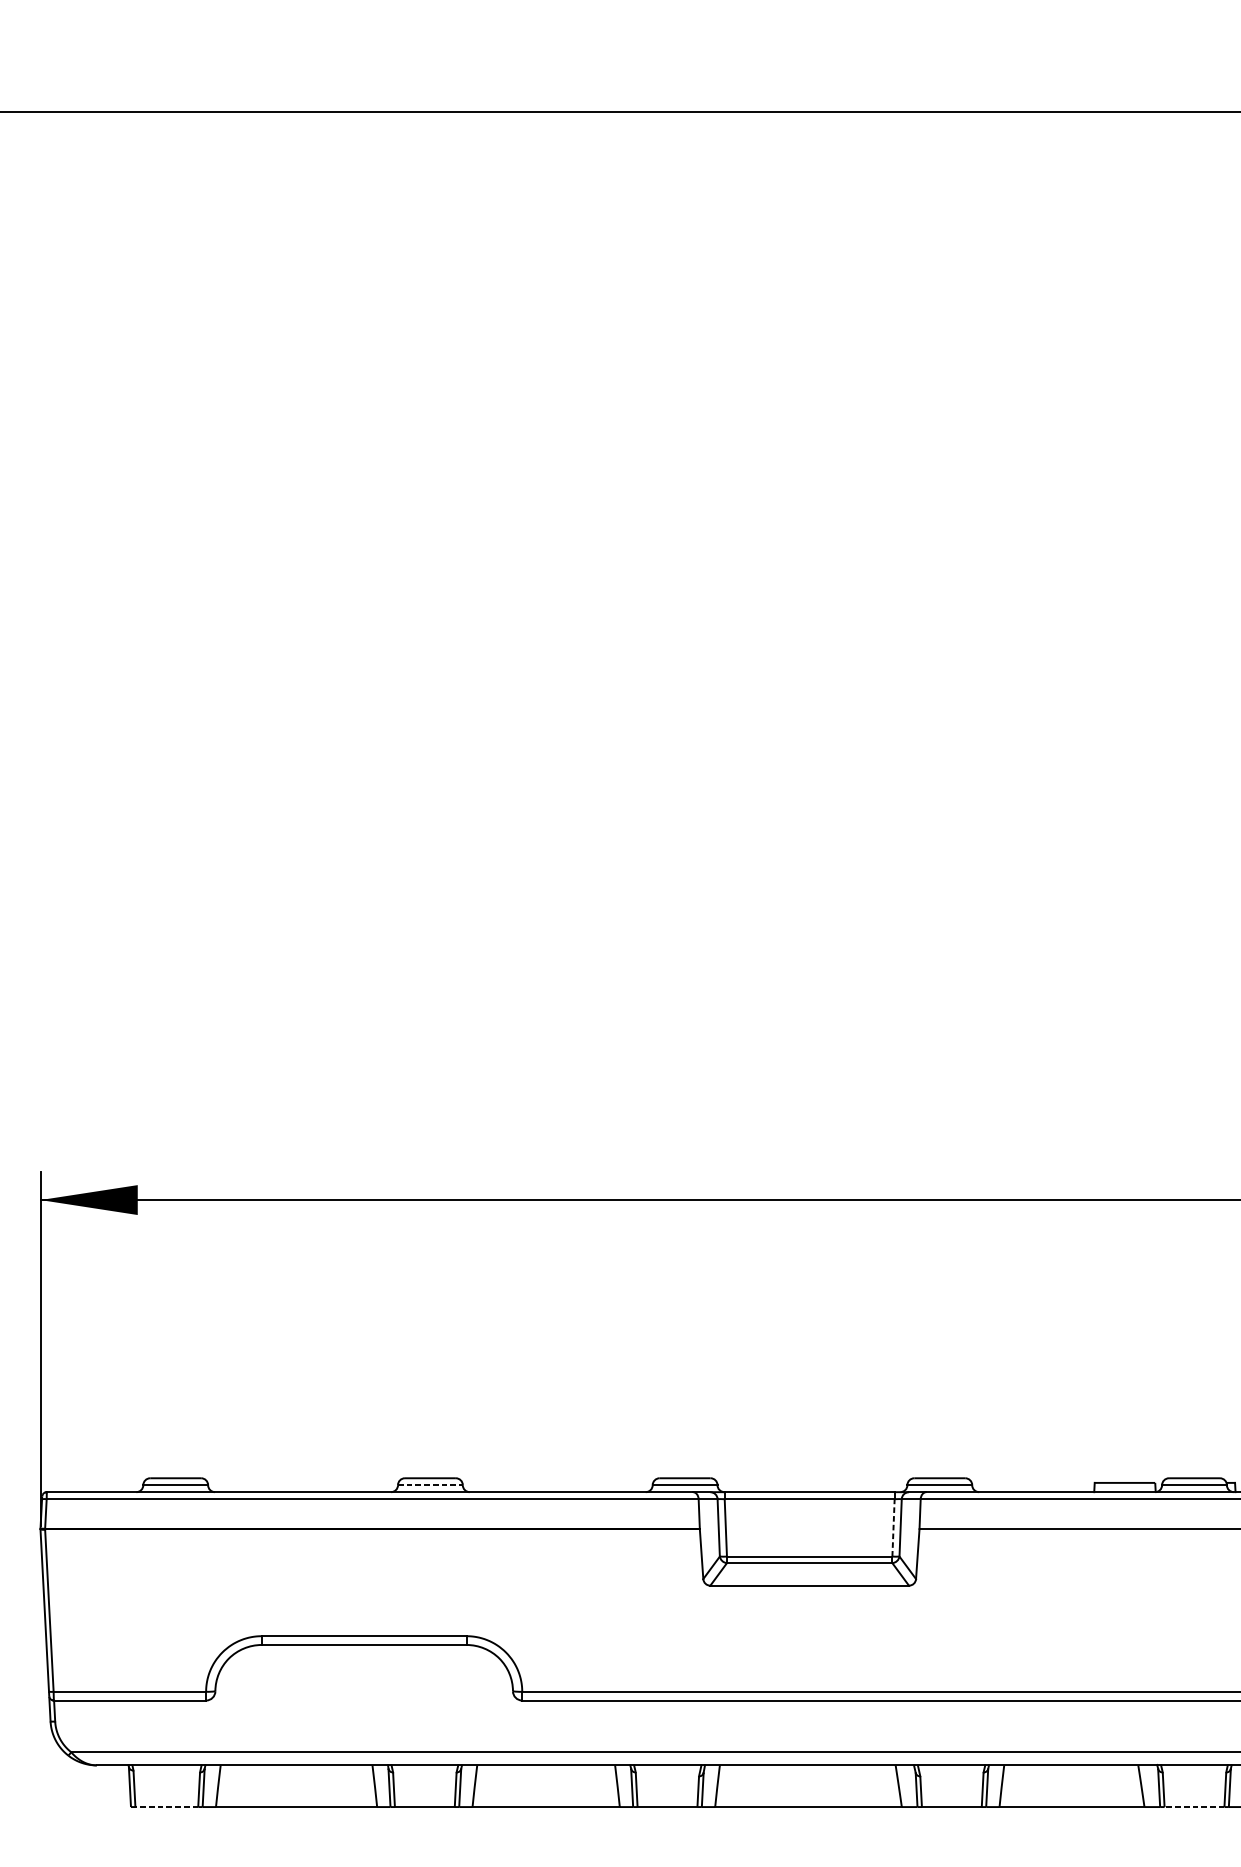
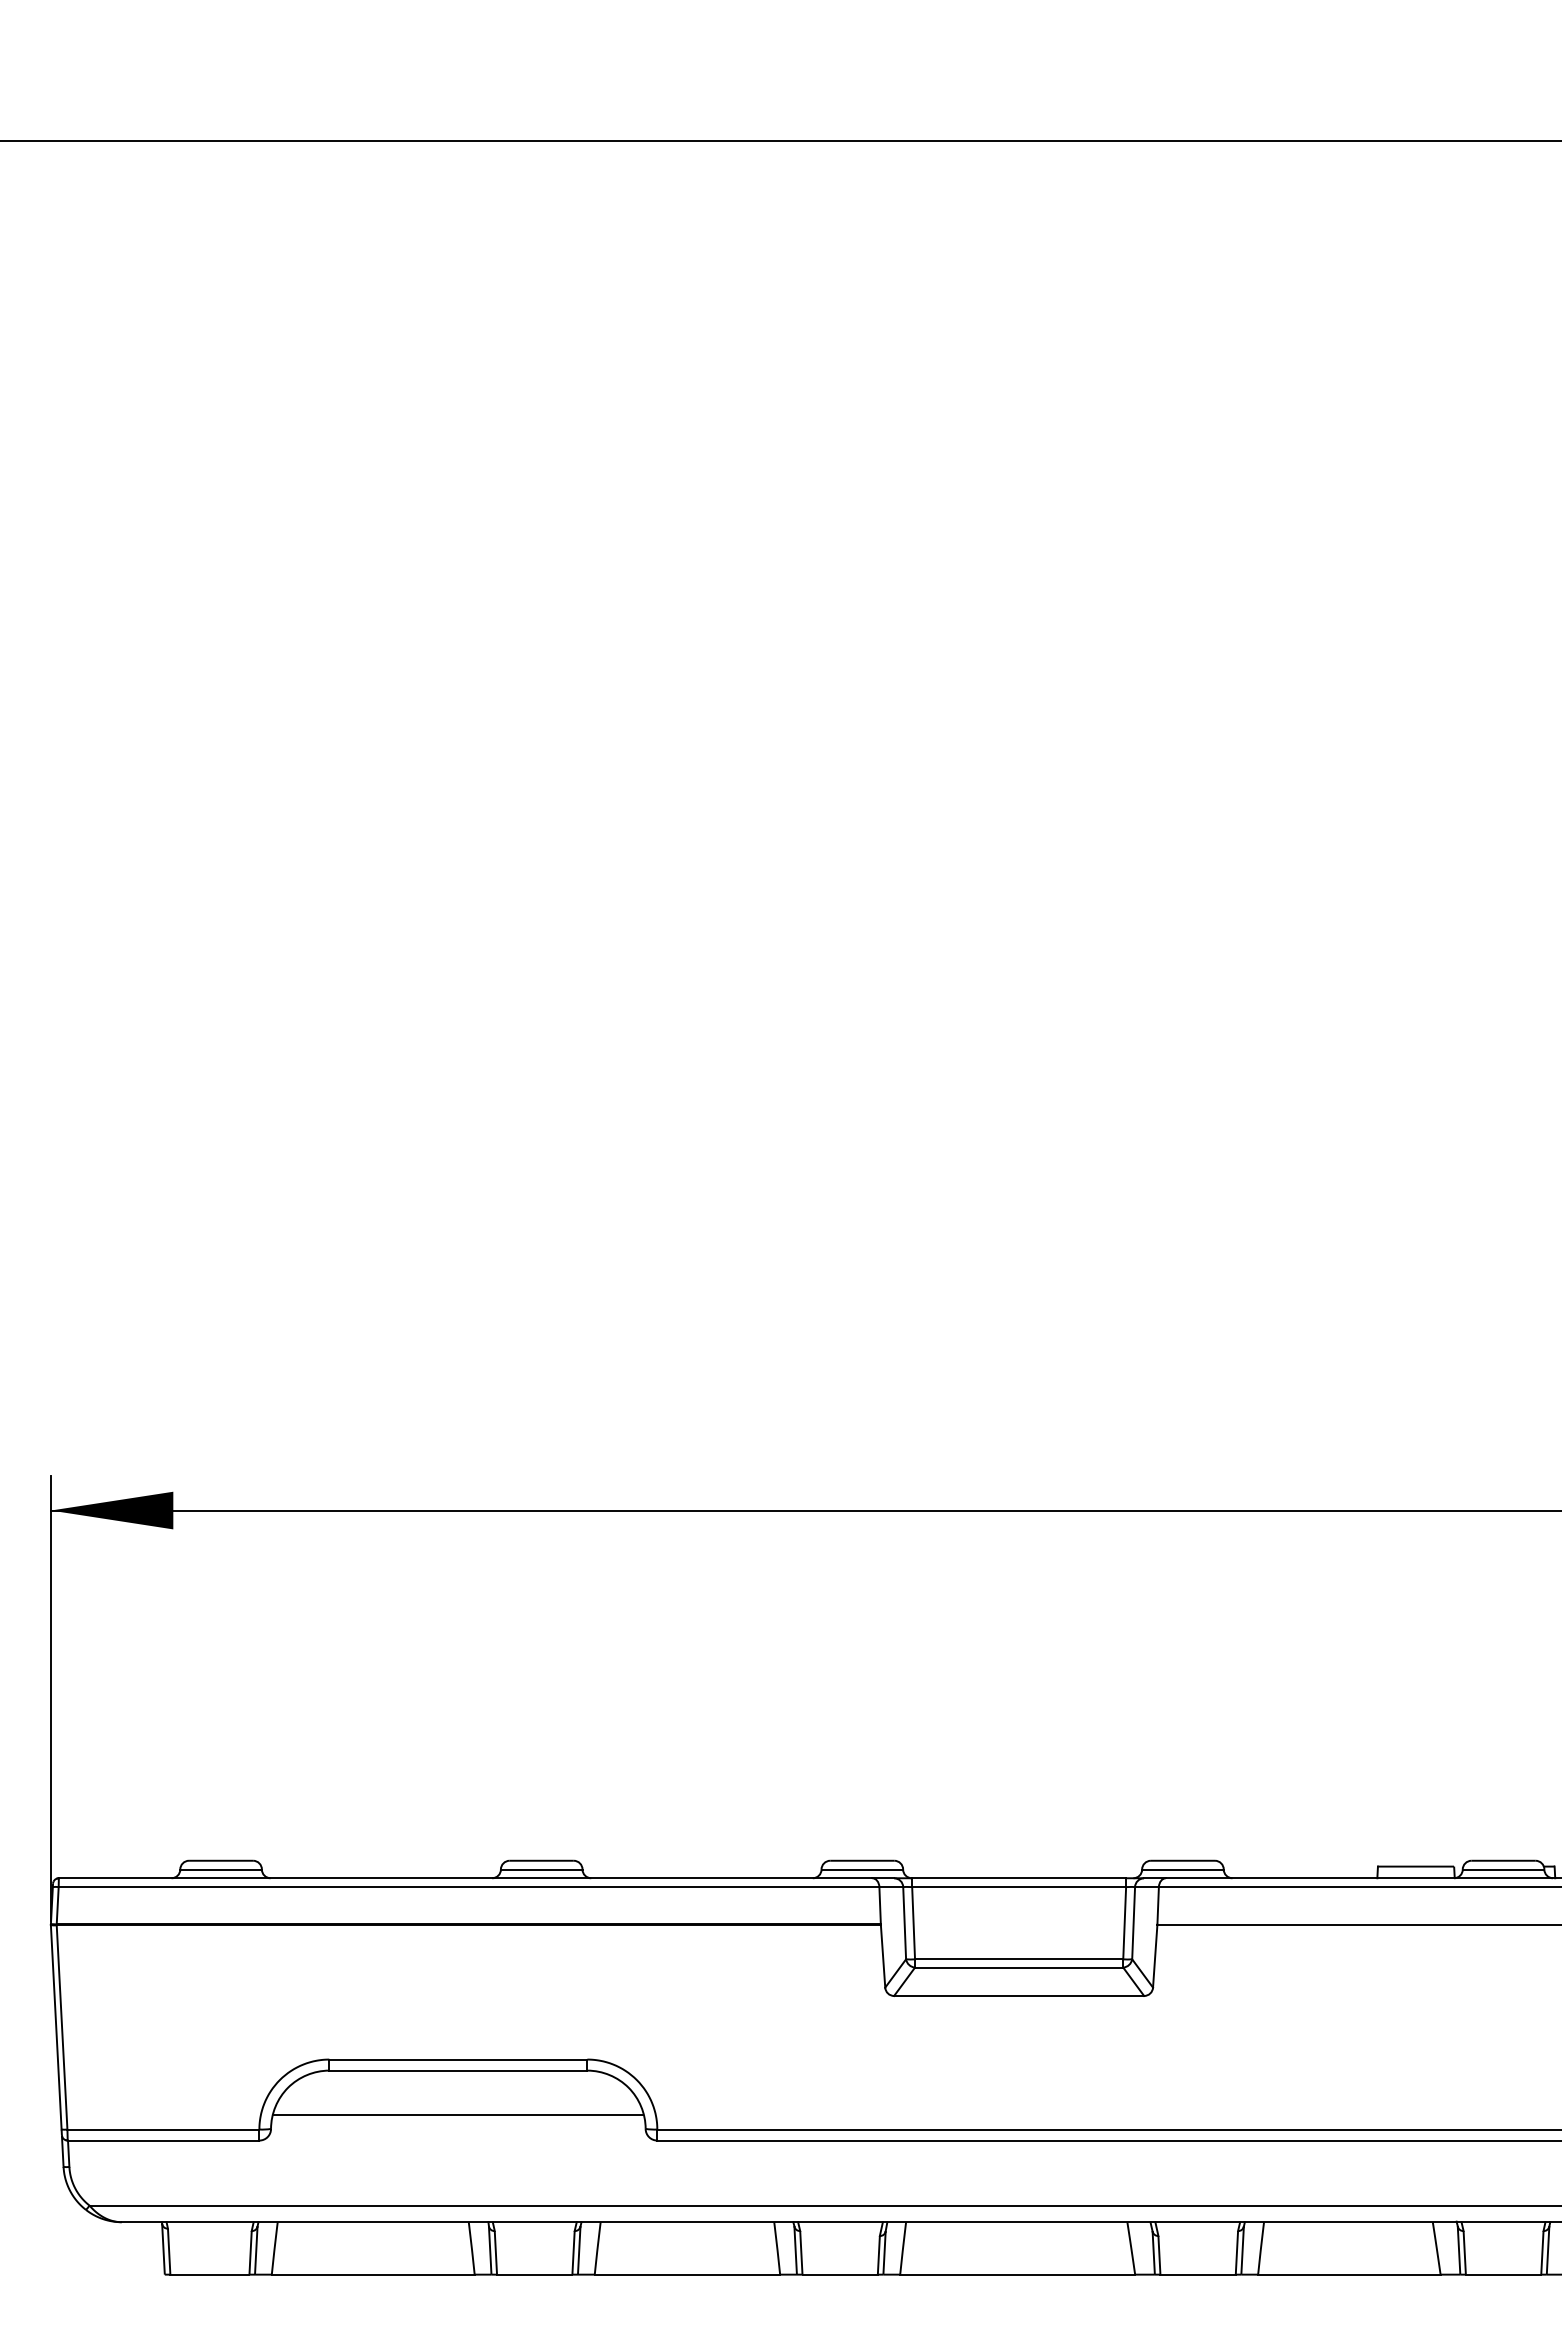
line: (430, 1485) -> (541, 1869), dashed -> solid
line: (893, 1527) -> (1124, 1922), dashed -> solid
line: (363, 1679) -> (457, 2114), added
line: (166, 1806) -> (209, 2274), dashed -> solid
line: (1194, 1806) -> (1503, 2274), dashed -> solid

